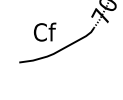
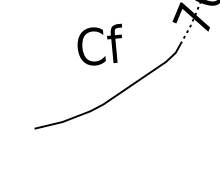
text: (45, 31) -> (101, 43), moved

